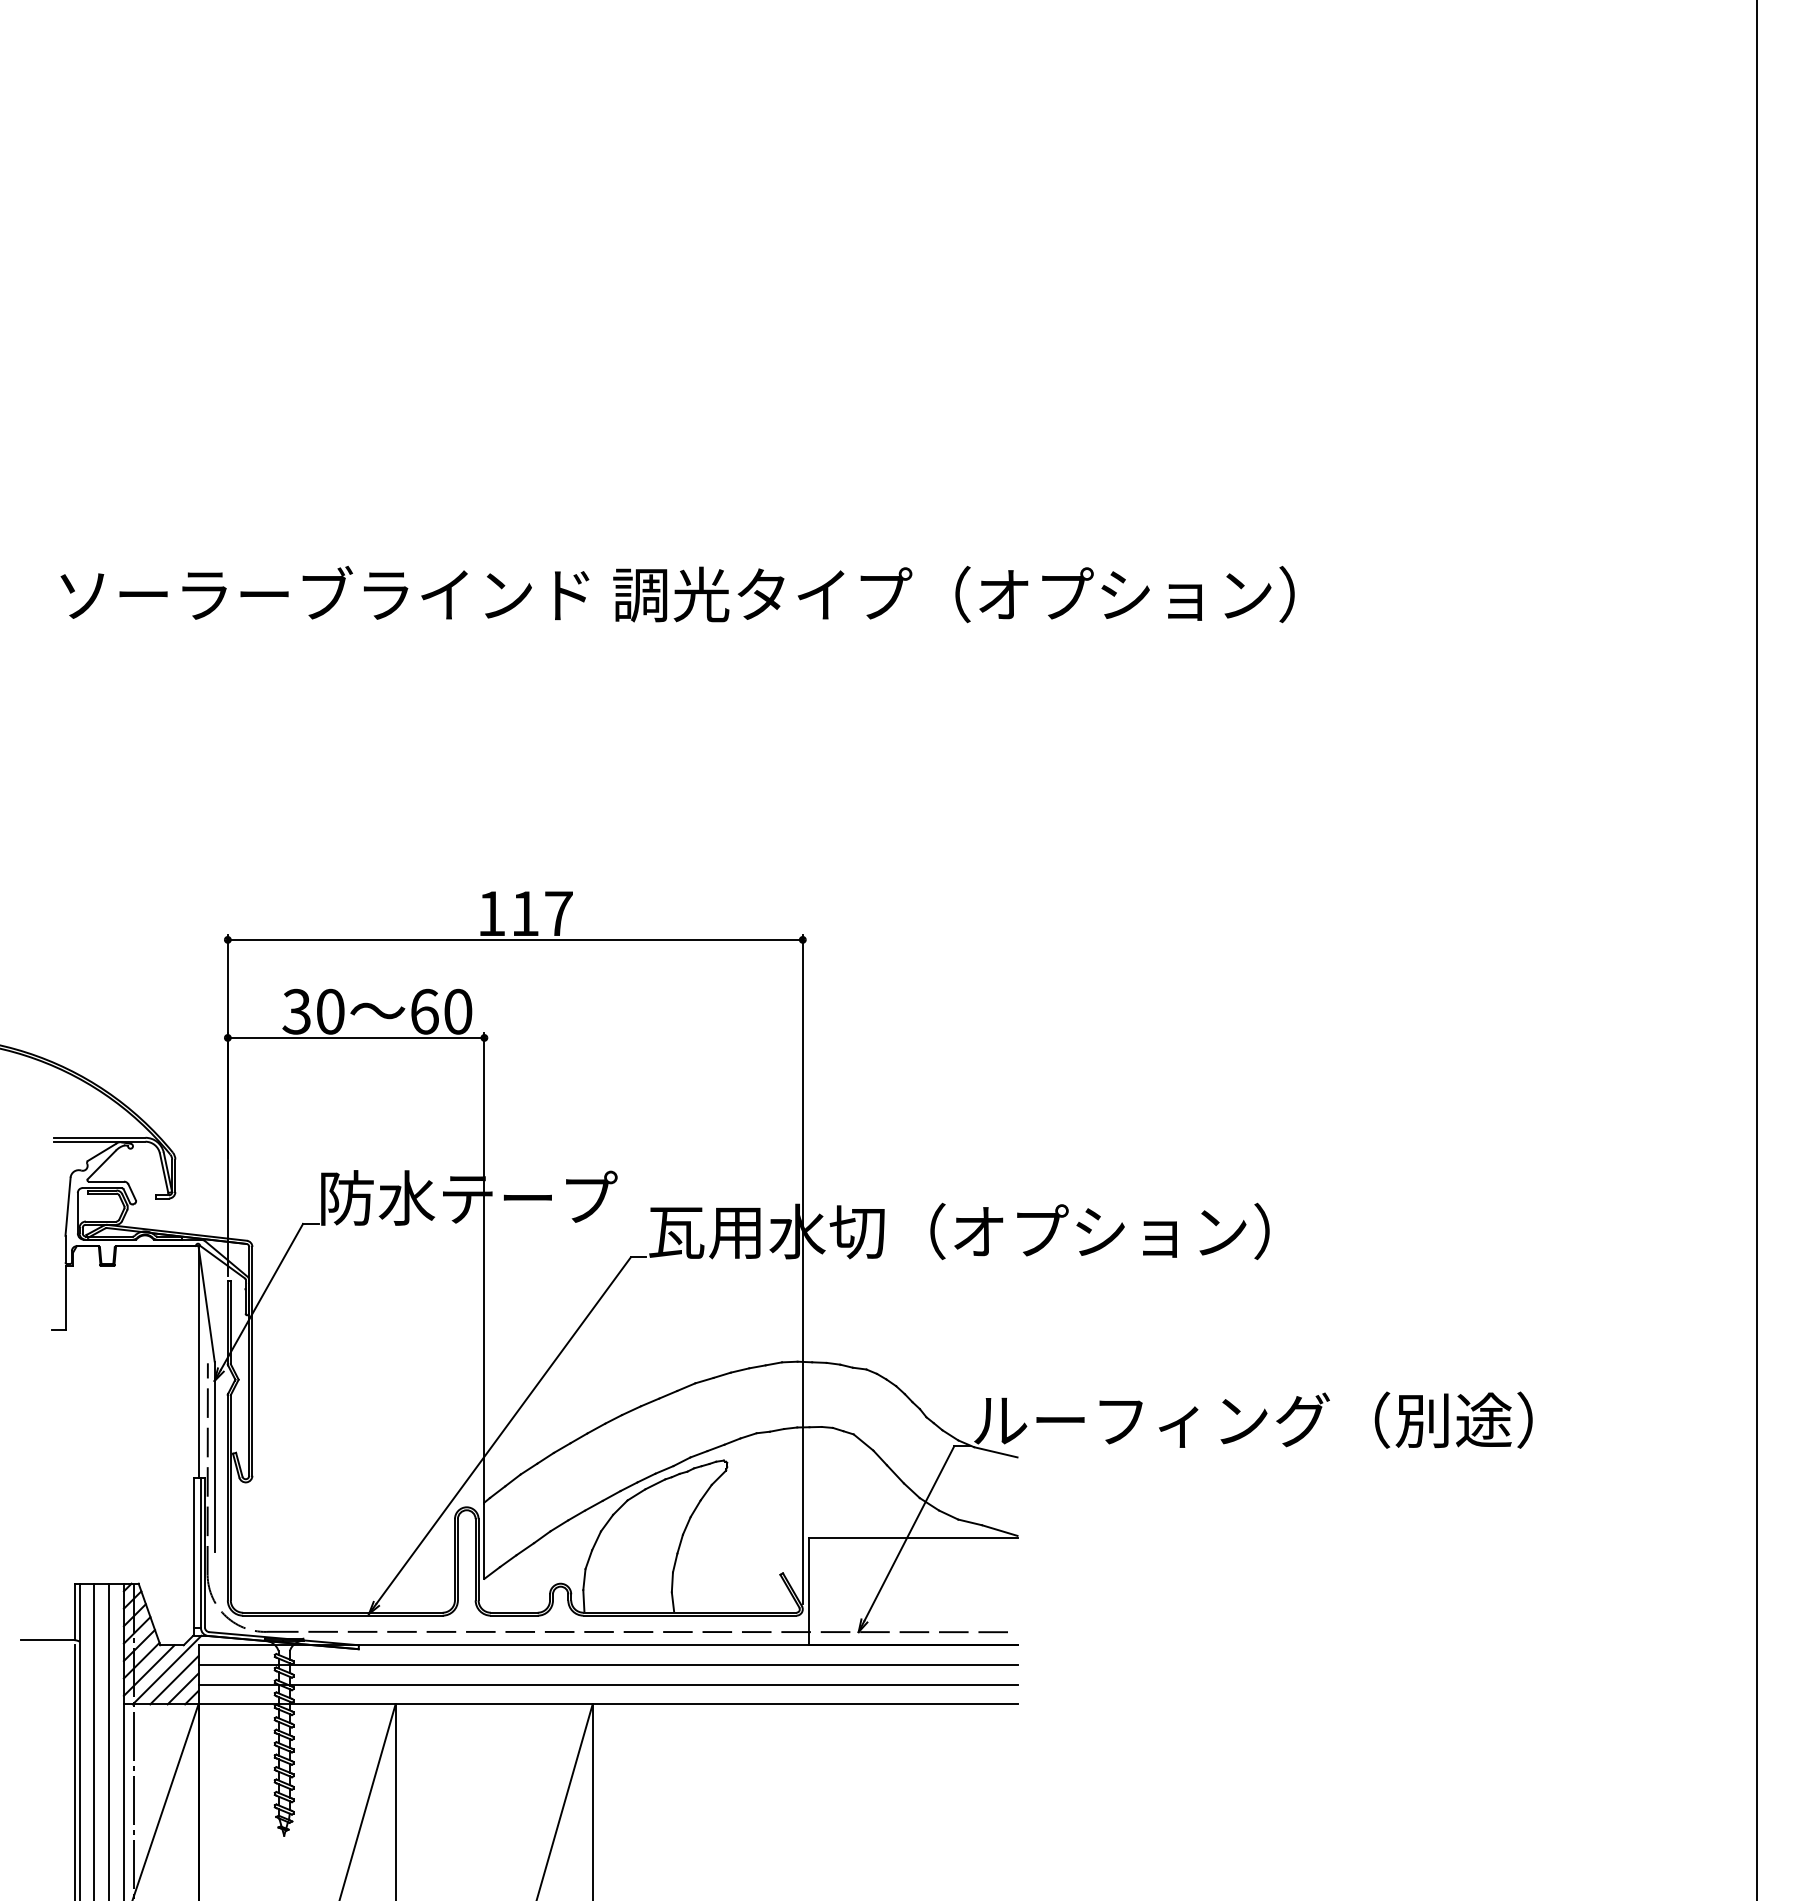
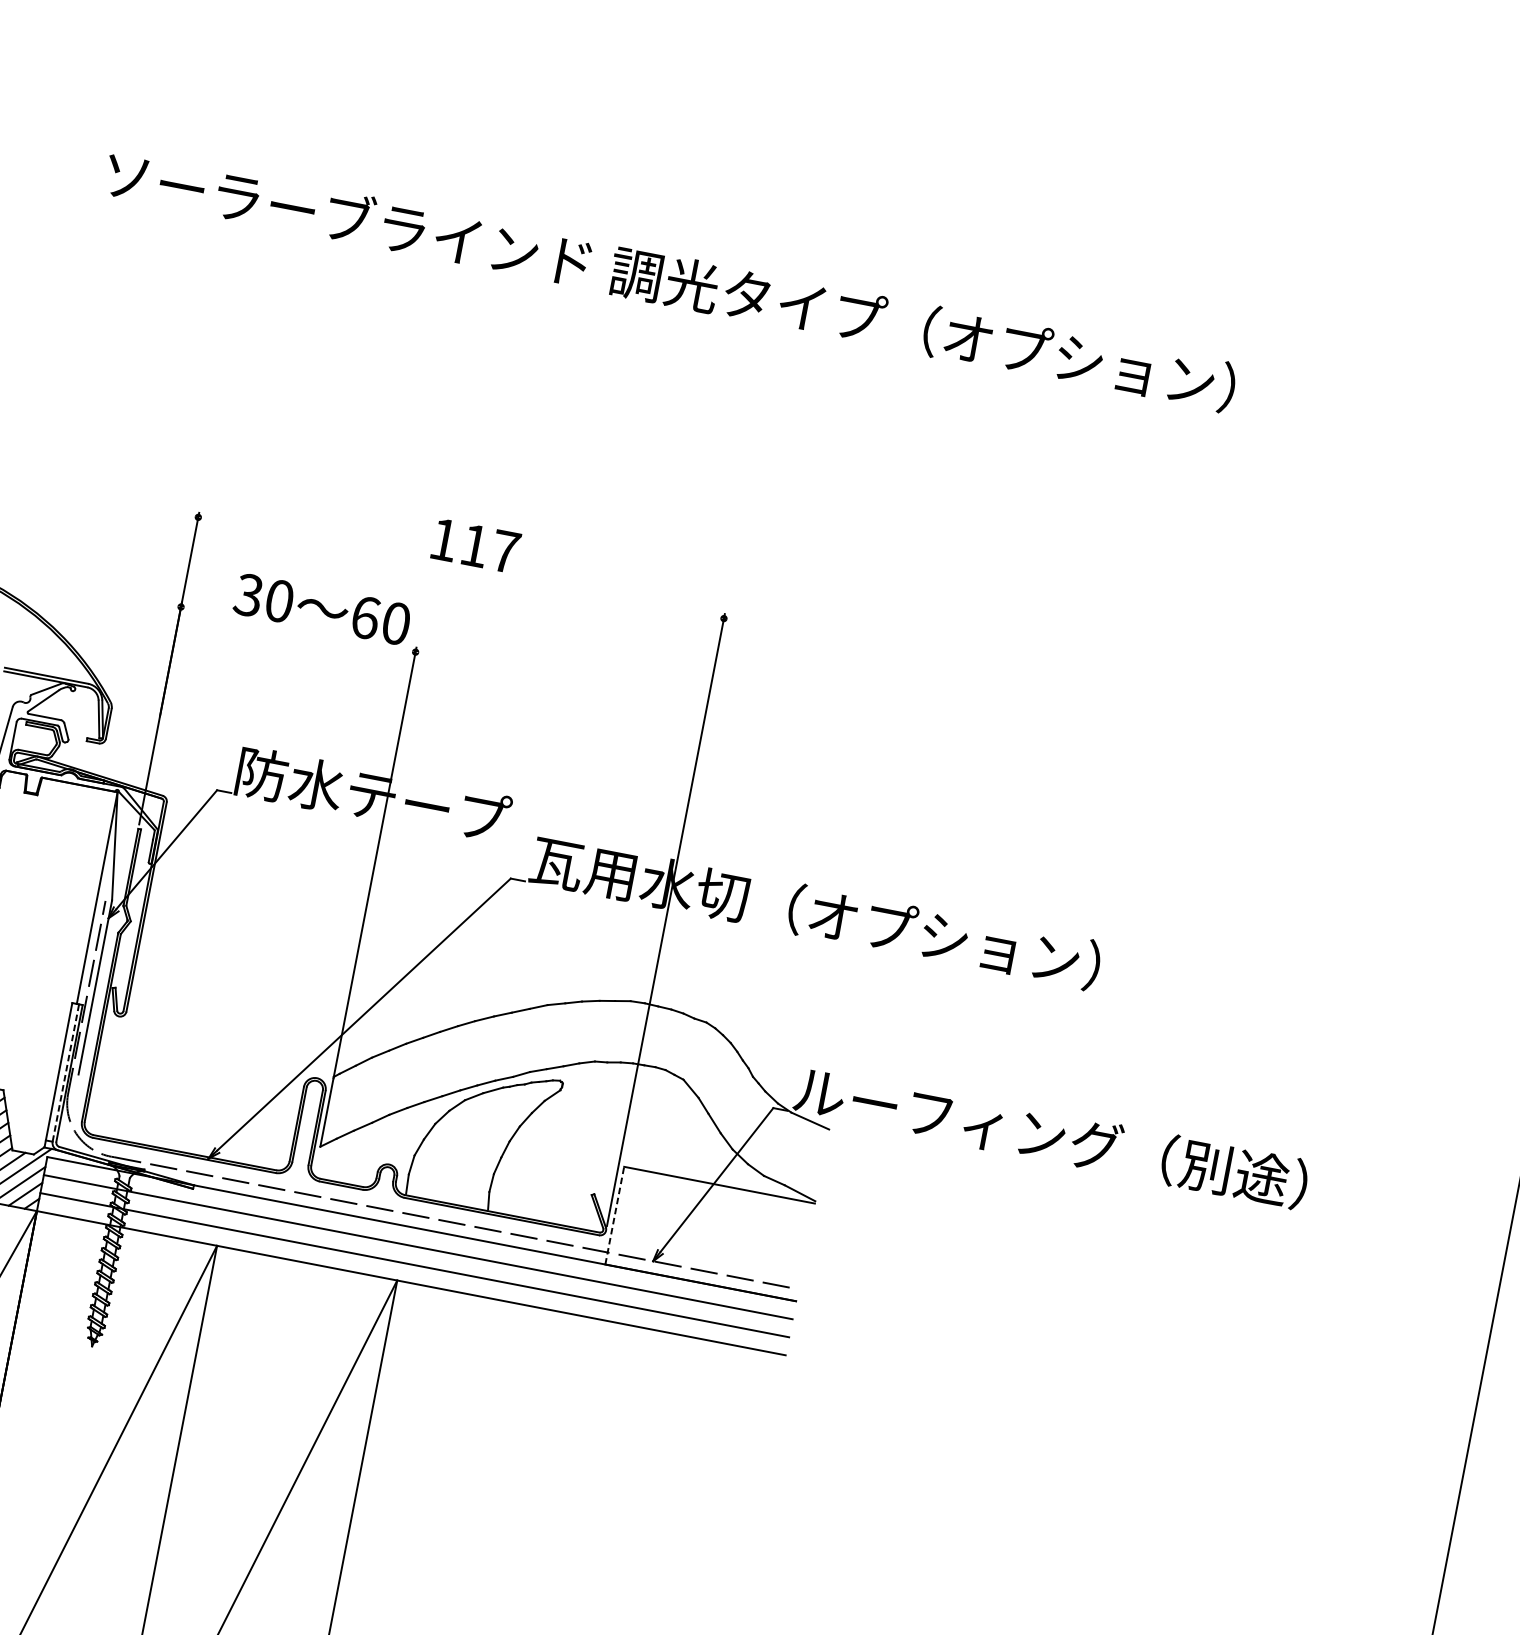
line: (514, 939) -> (460, 567), removed
line: (355, 1037) -> (297, 629), removed
line: (200, 1552) -> (65, 1072), solid -> dashed
line: (808, 1591) -> (614, 1215), solid -> dashed

